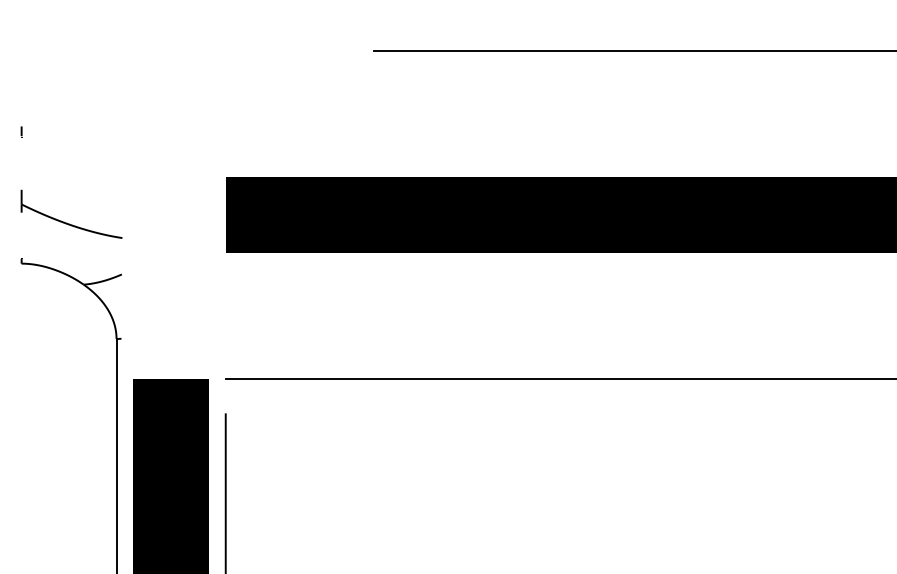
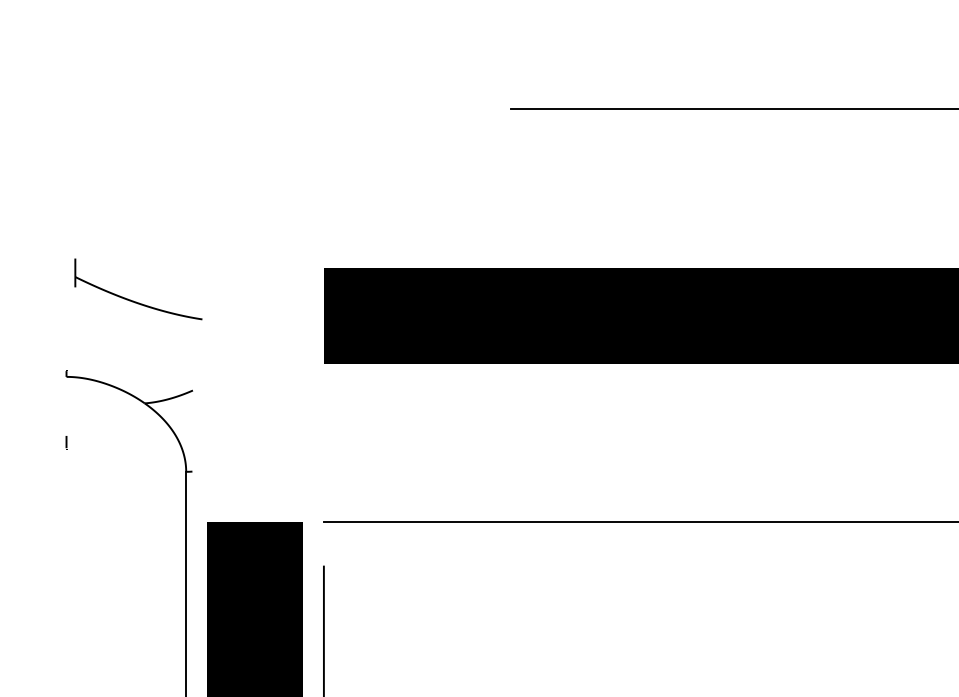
part: (21, 131) -> (66, 442), moved
part: (69, 223) -> (135, 301), moved

